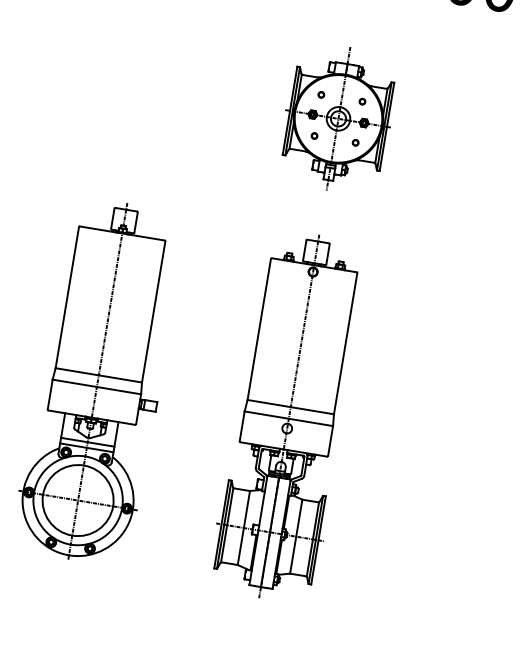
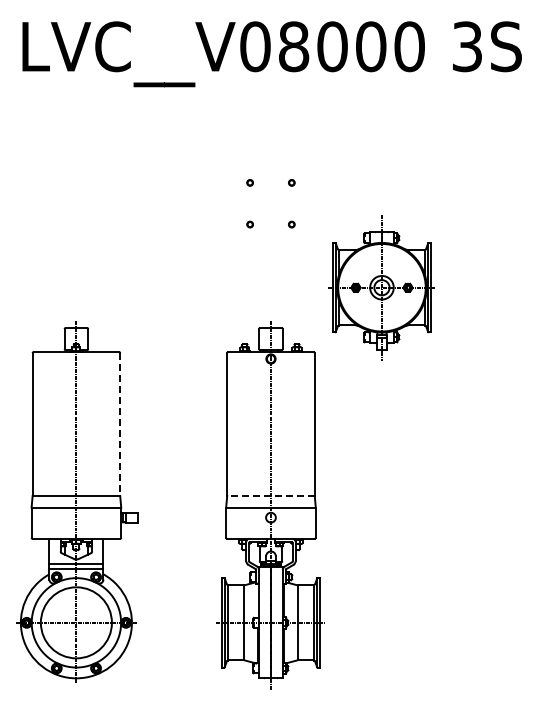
part: (338, 118) -> (381, 287), moved
line: (153, 313) -> (120, 425), solid -> dashed
line: (290, 406) -> (270, 495), solid -> dashed

